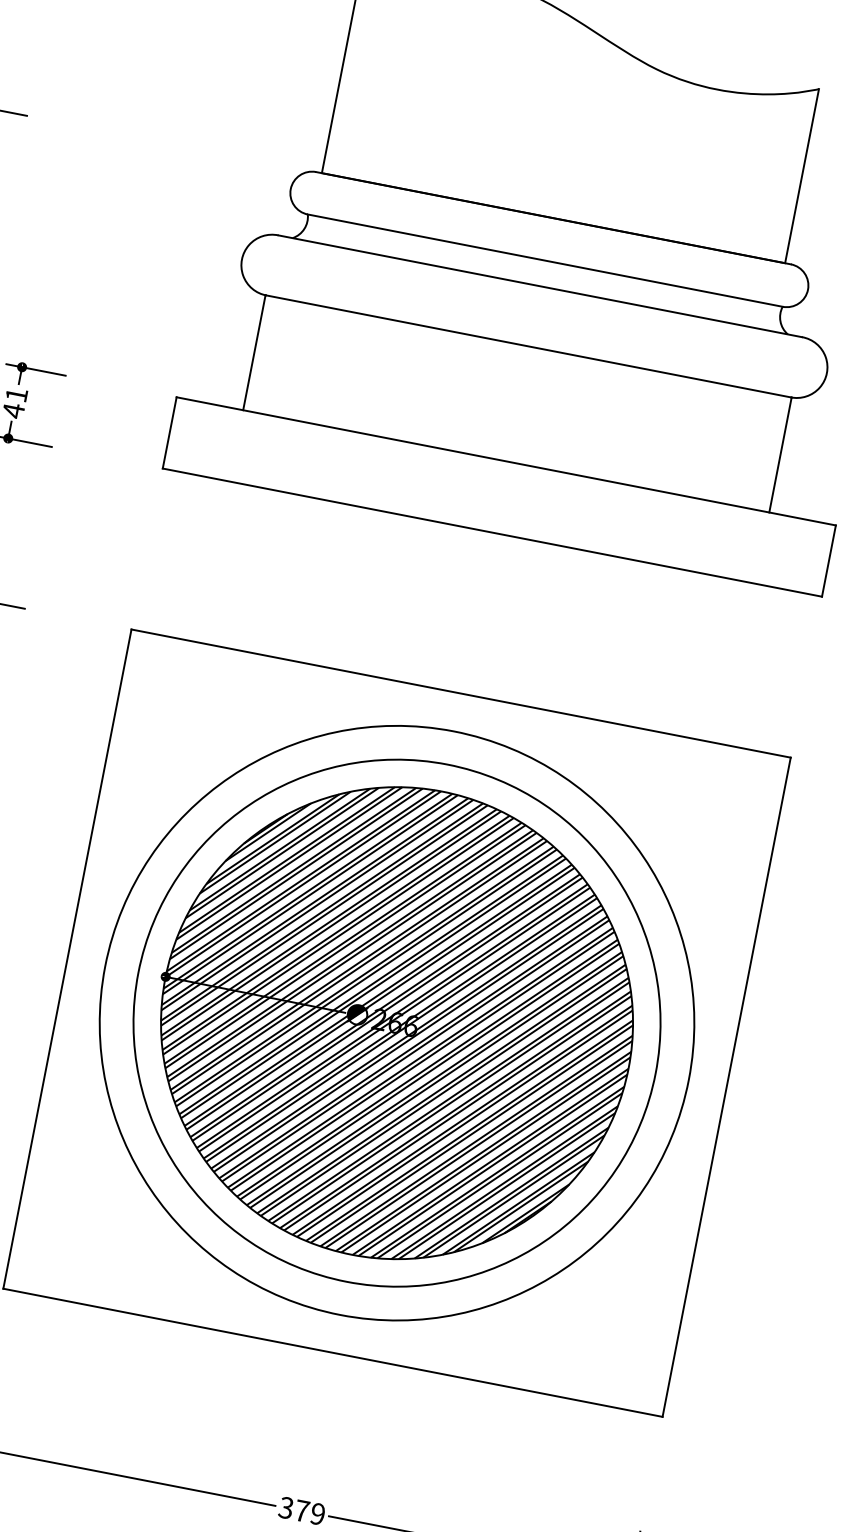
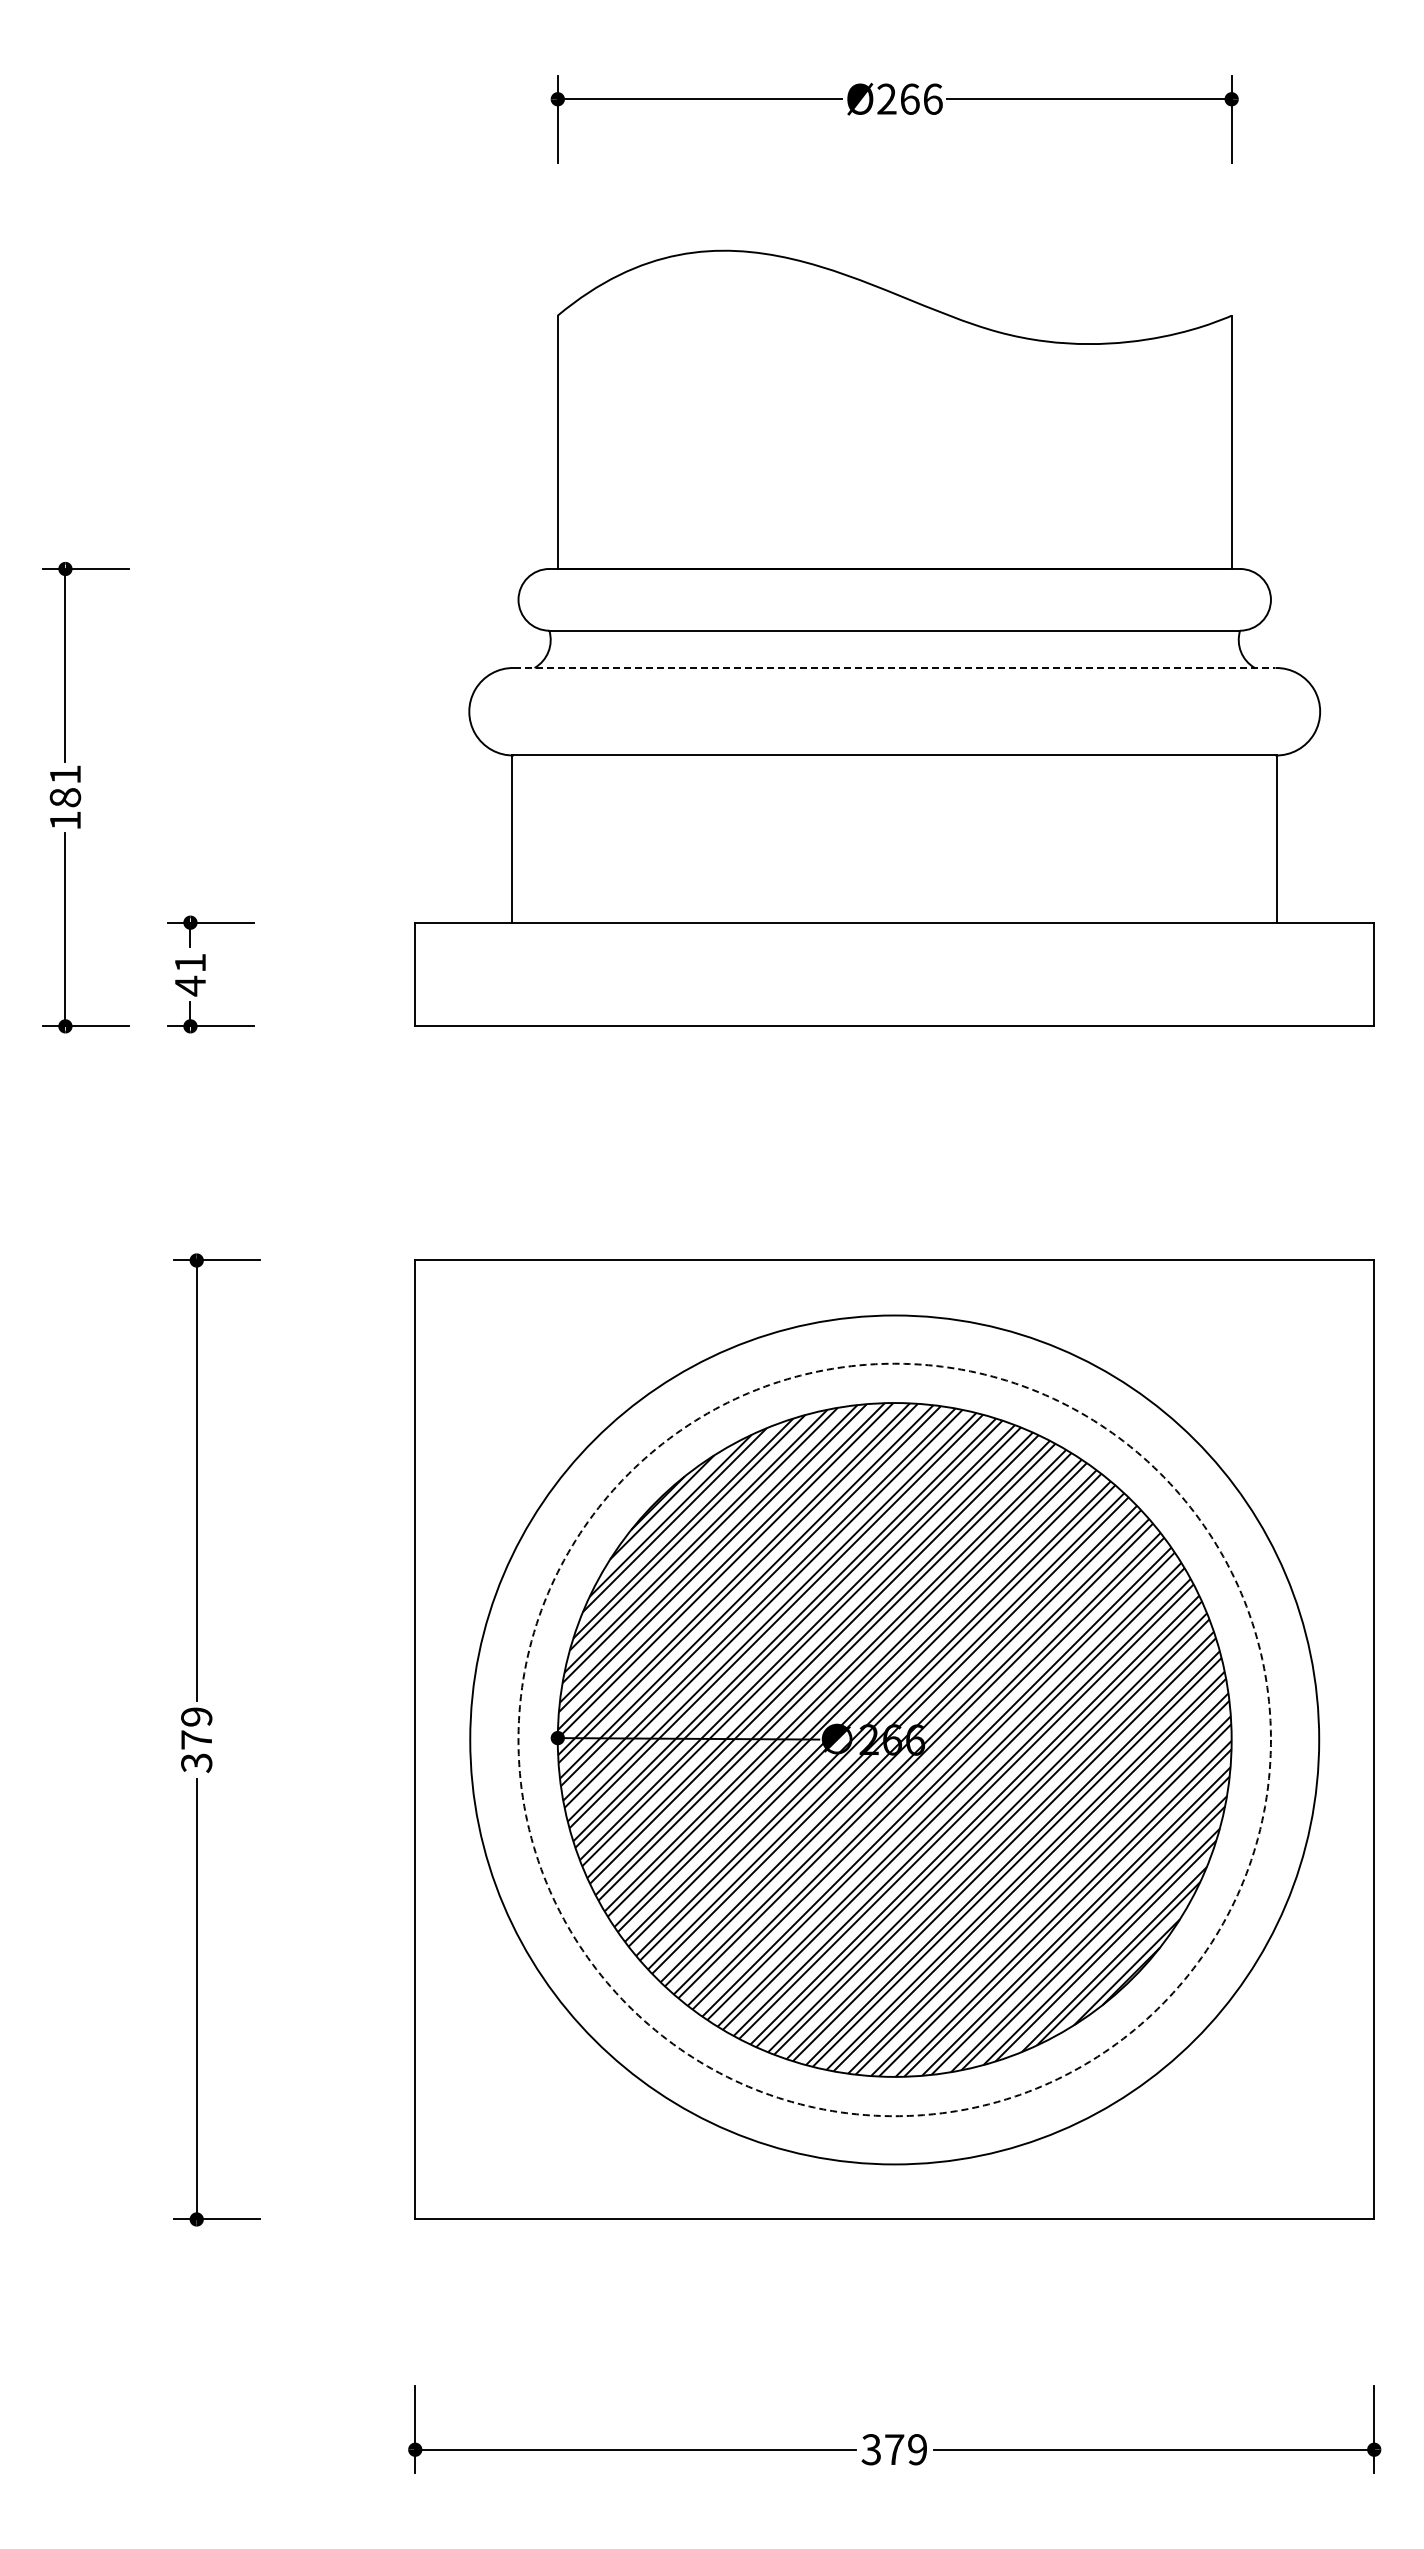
line: (540, 286) -> (894, 668), solid -> dashed
circle: (396, 1022) -> (894, 1739), solid -> dashed

